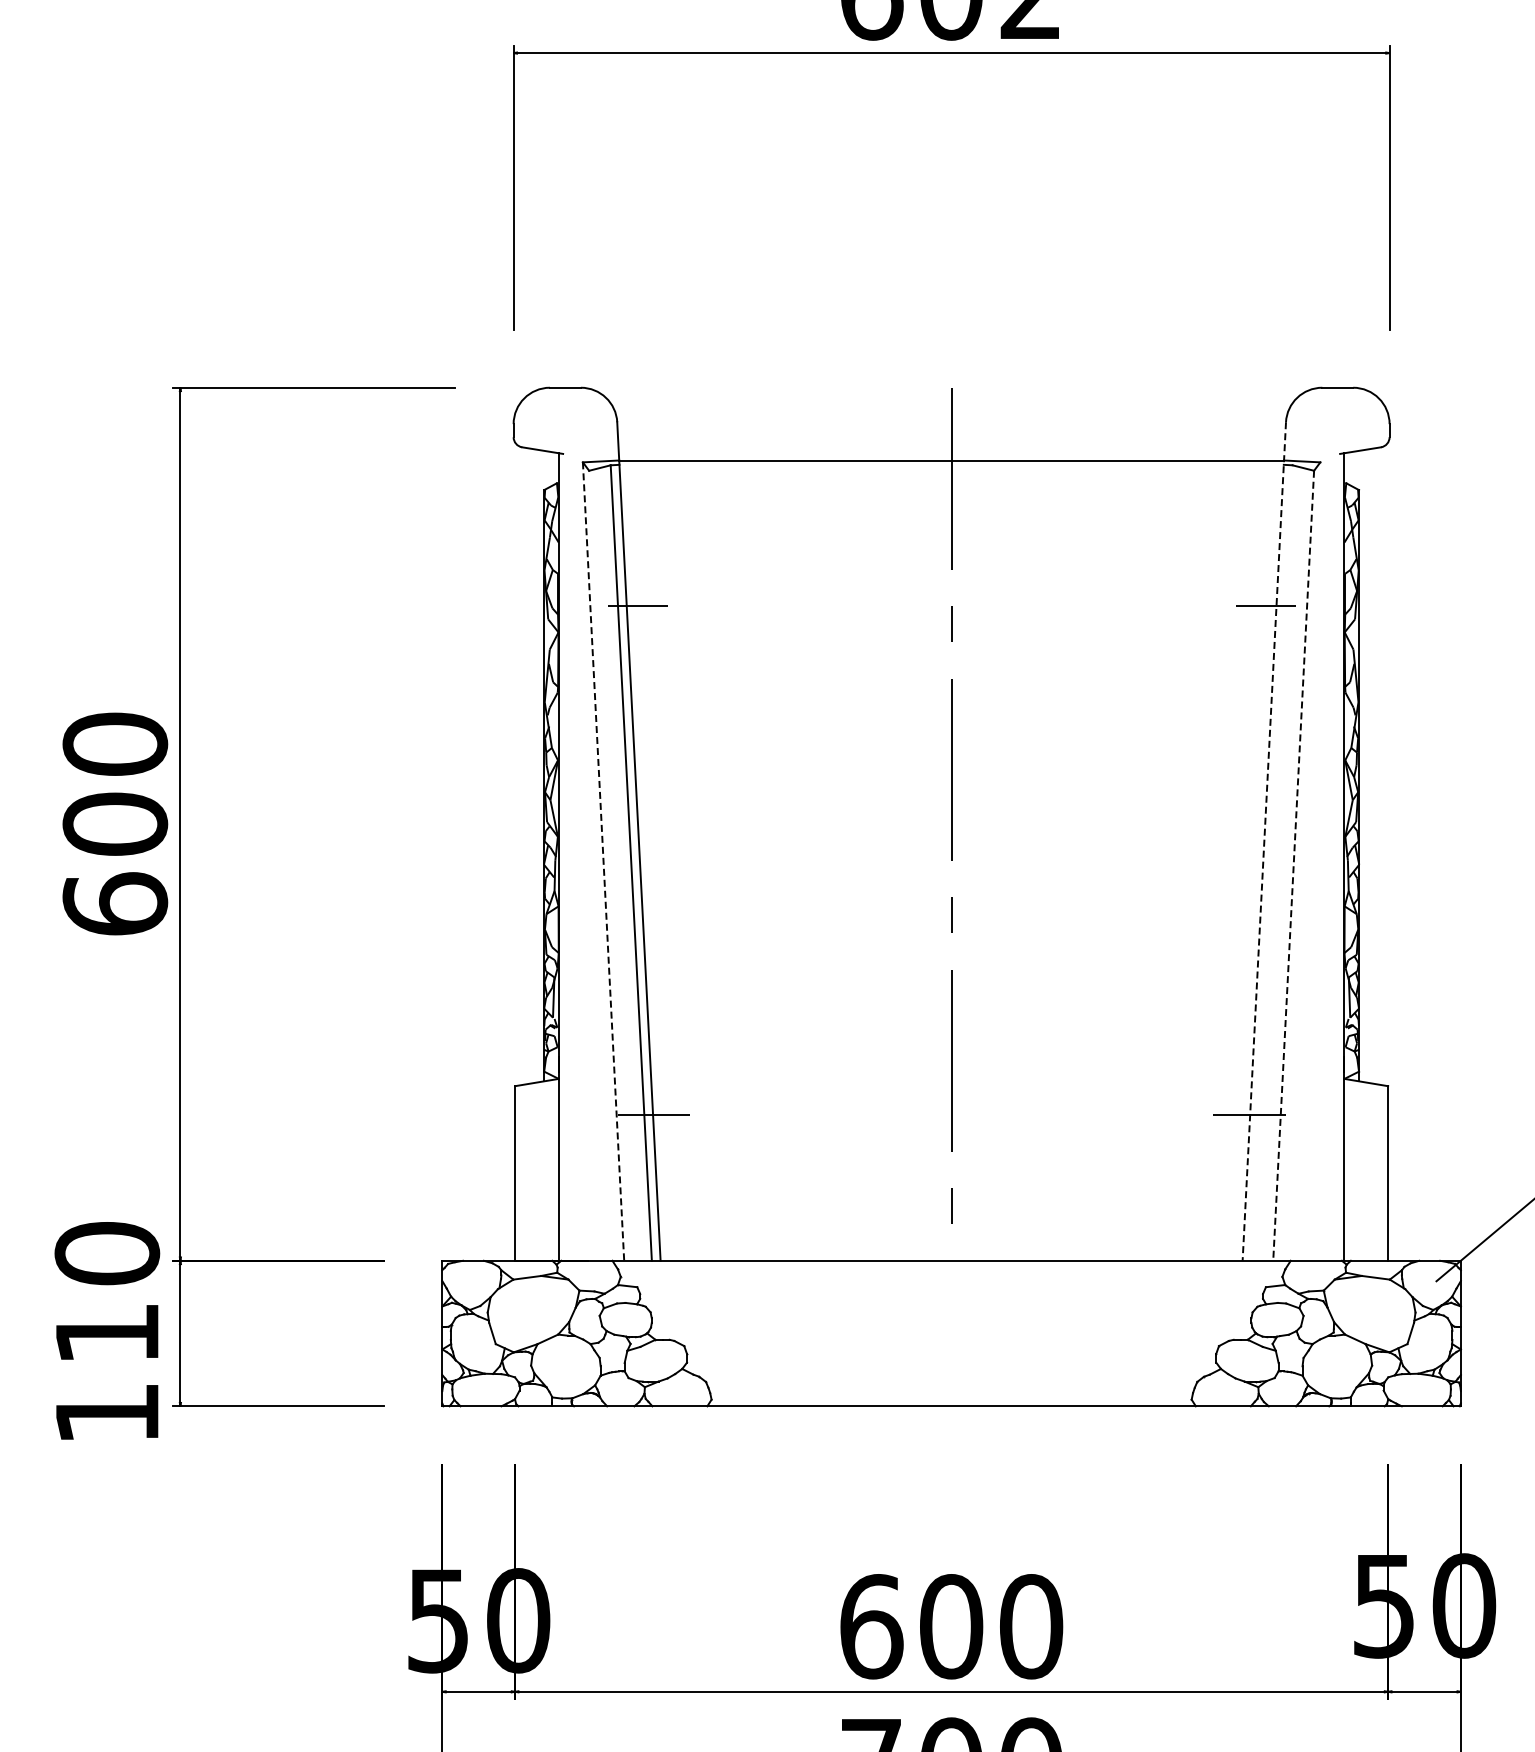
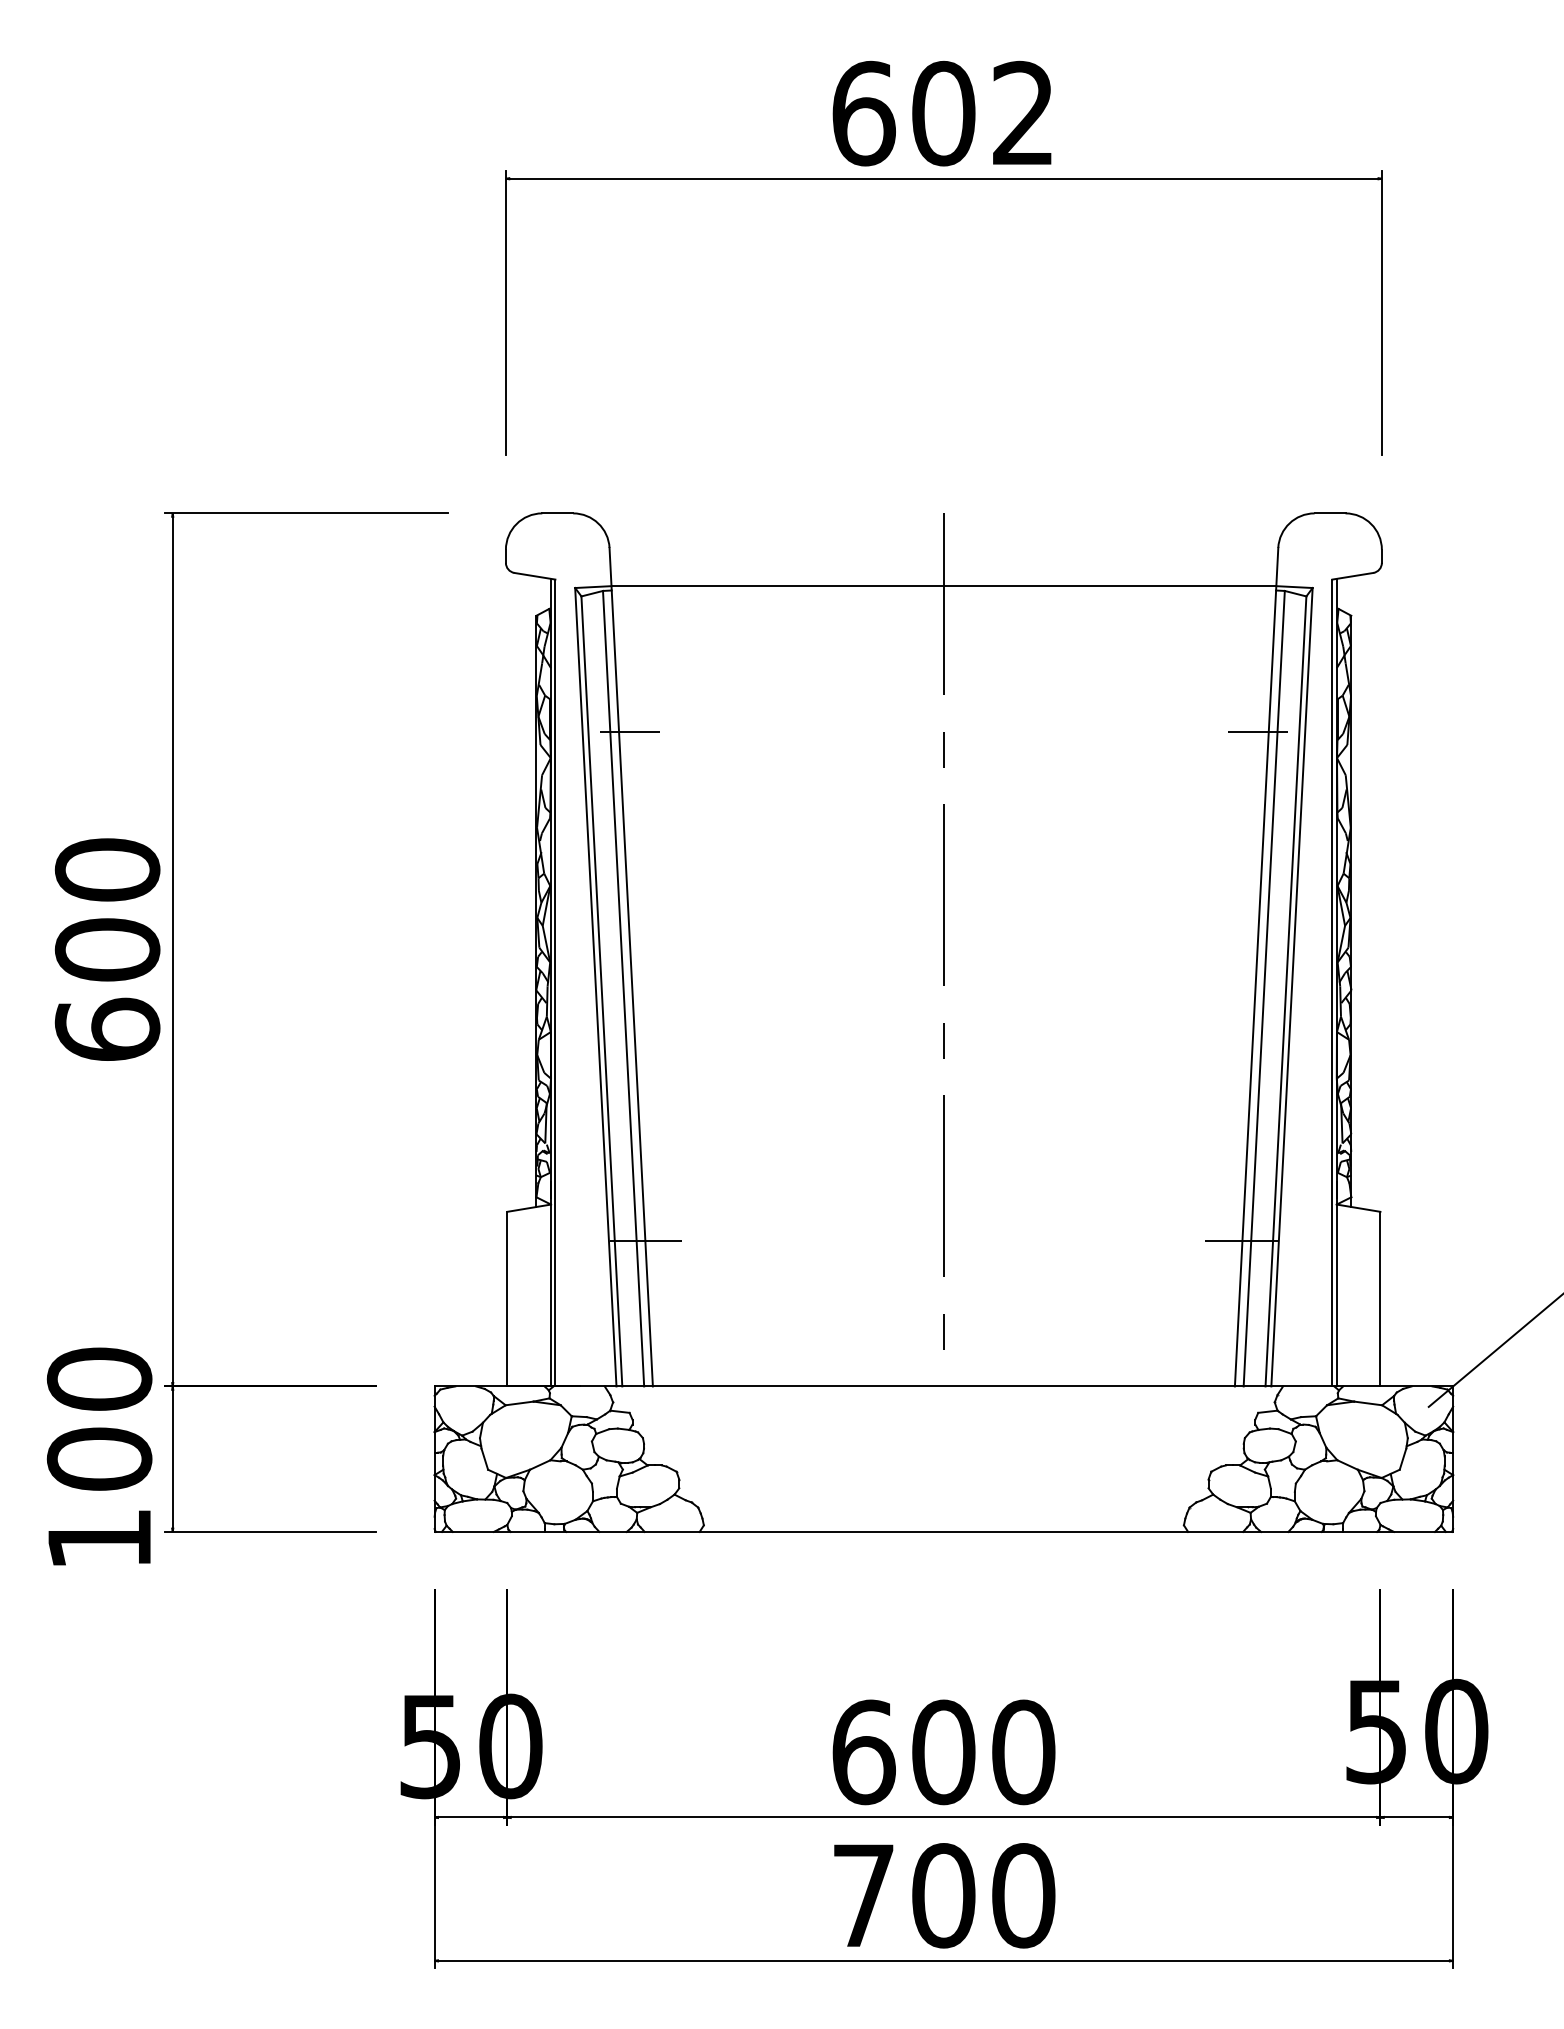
line: (1264, 841) -> (1256, 967), dashed -> solid
line: (563, 856) -> (555, 982), added
line: (1340, 856) -> (1332, 982), added
line: (603, 861) -> (595, 987), dashed -> solid
line: (1299, 861) -> (1291, 987), added
line: (1271, 862) -> (1263, 988), added
line: (609, 865) -> (601, 991), added
line: (1293, 865) -> (1285, 991), dashed -> solid
text: (107, 1332) -> (99, 1458), 110 -> 100

